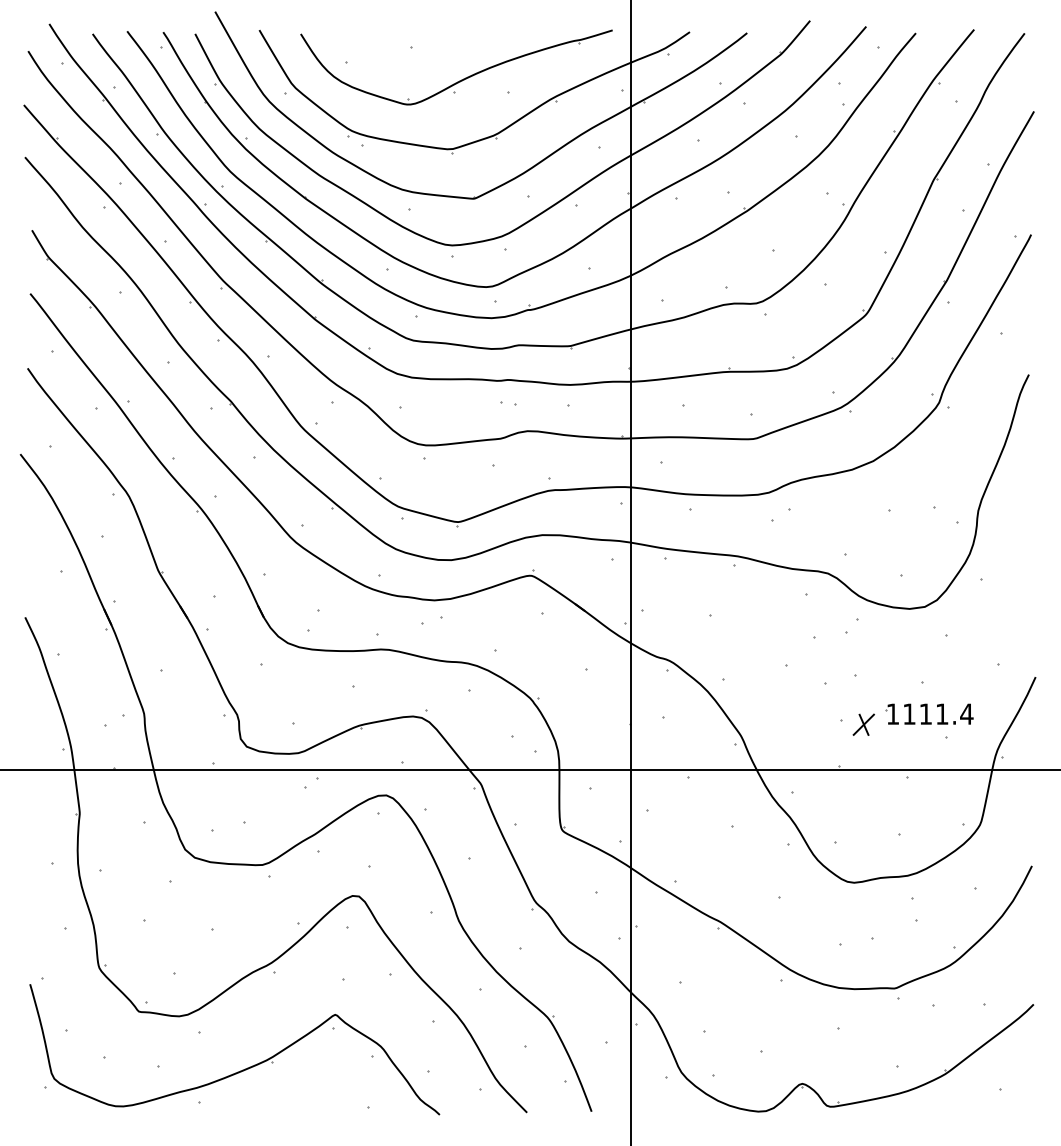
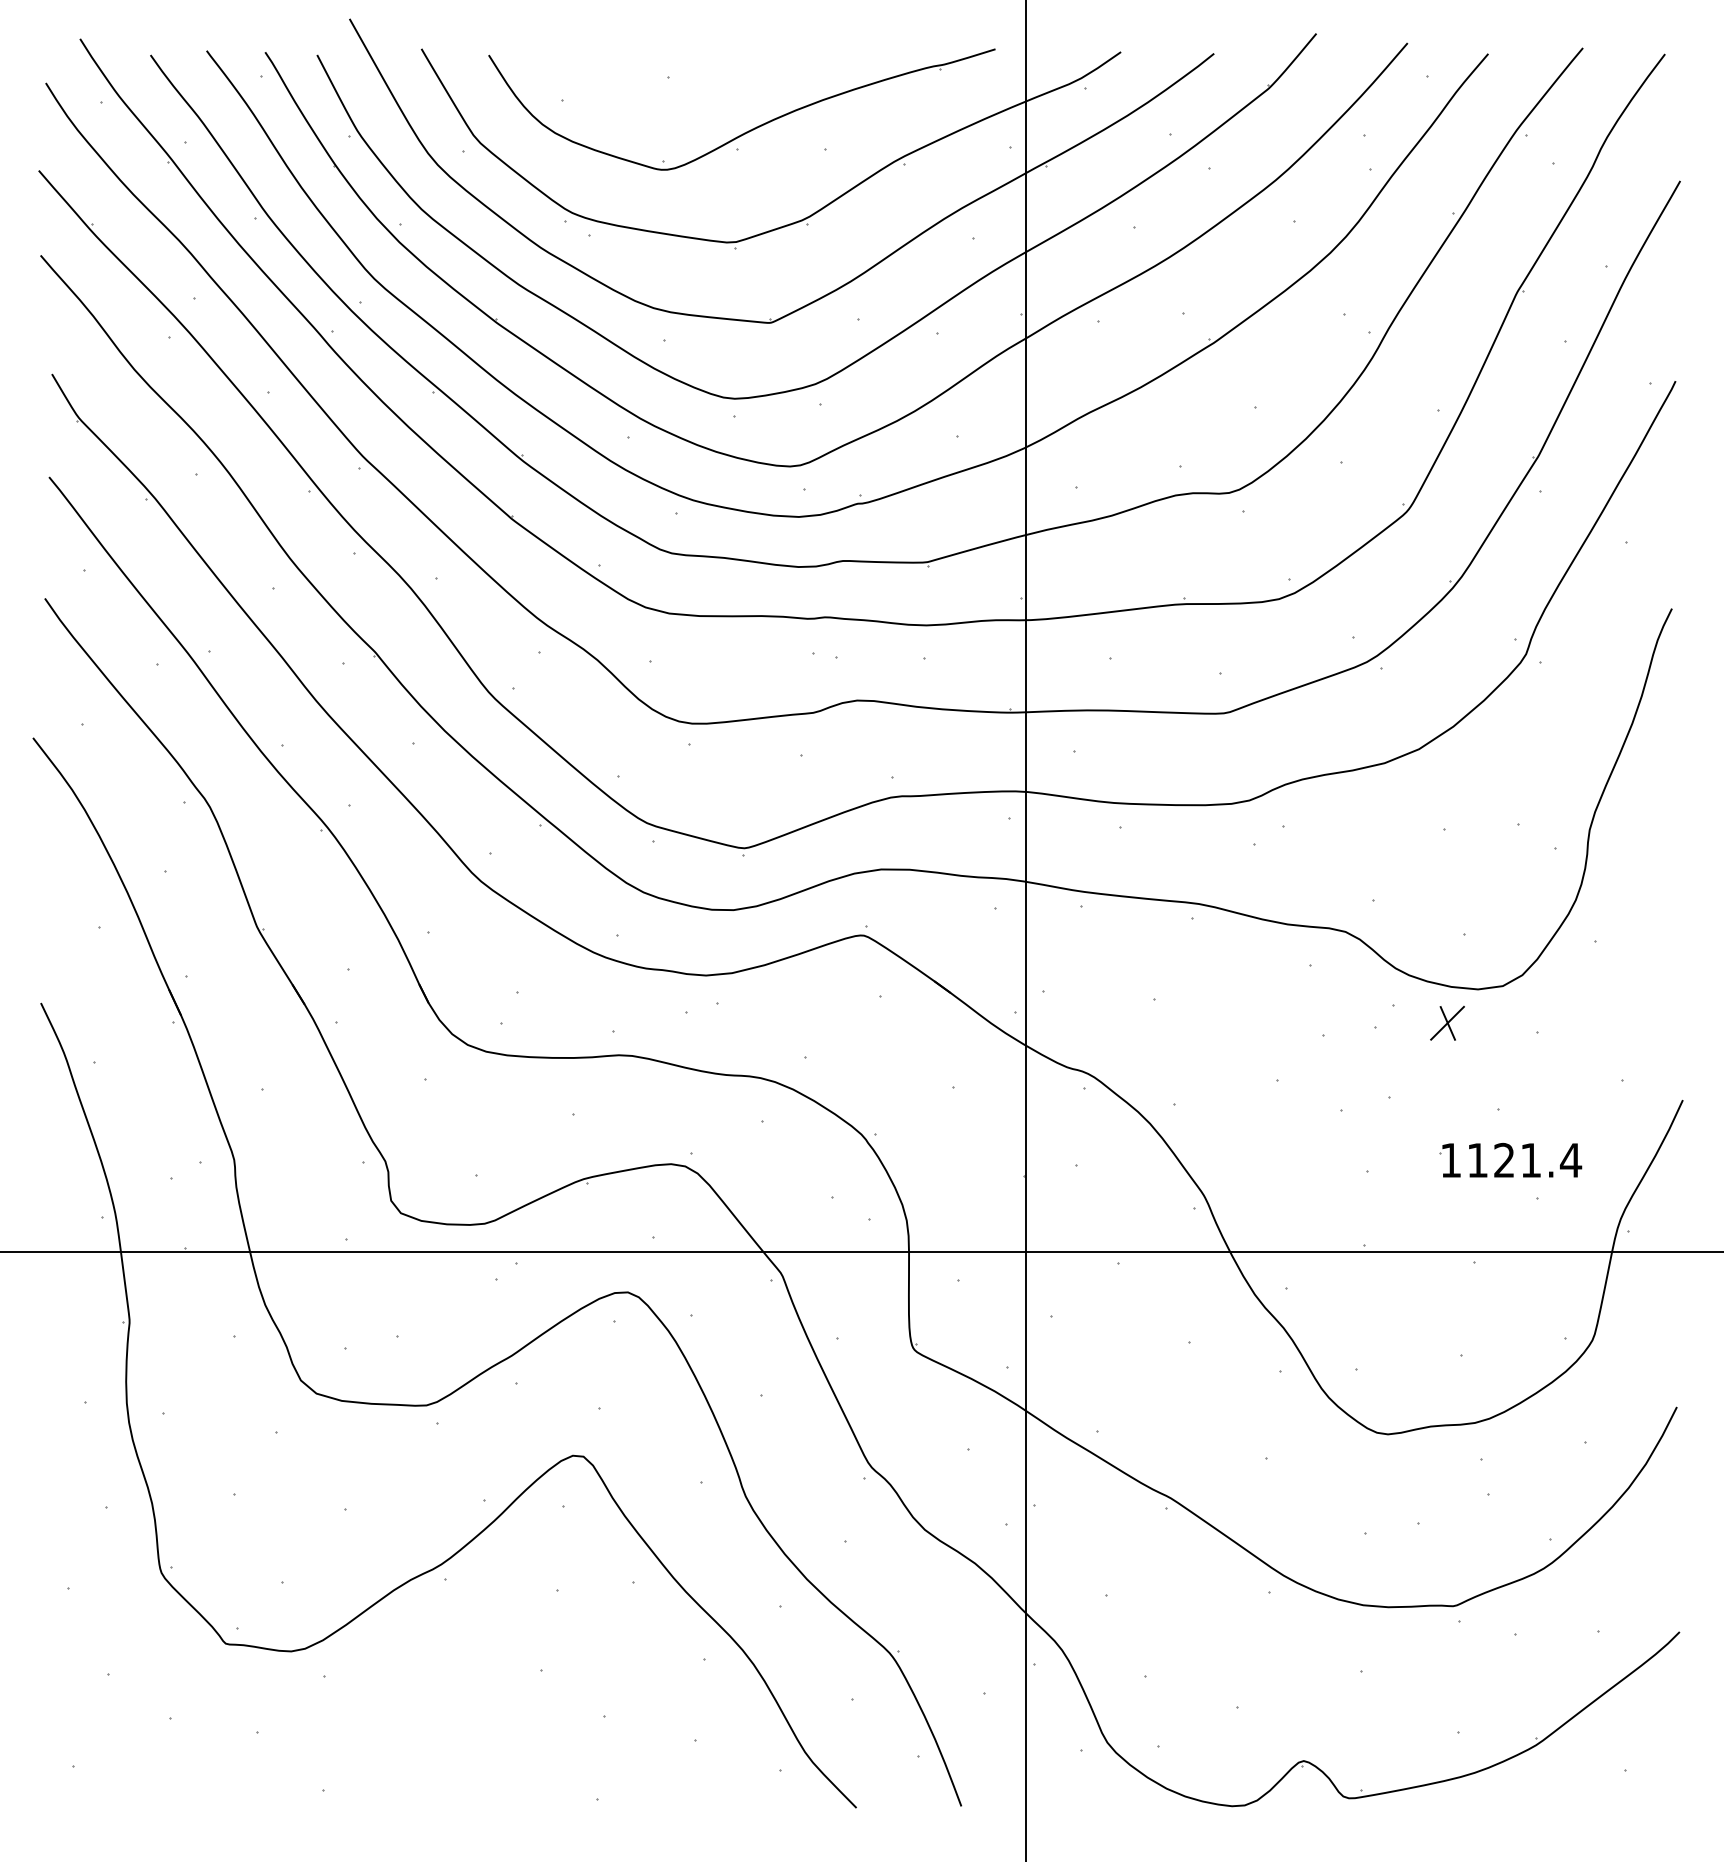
text: (925, 713) -> (1503, 1159), 1111.4 -> 1121.4
part: (863, 724) -> (1446, 1022), moved
part: (242, 1069) -> (394, 1737), removed

